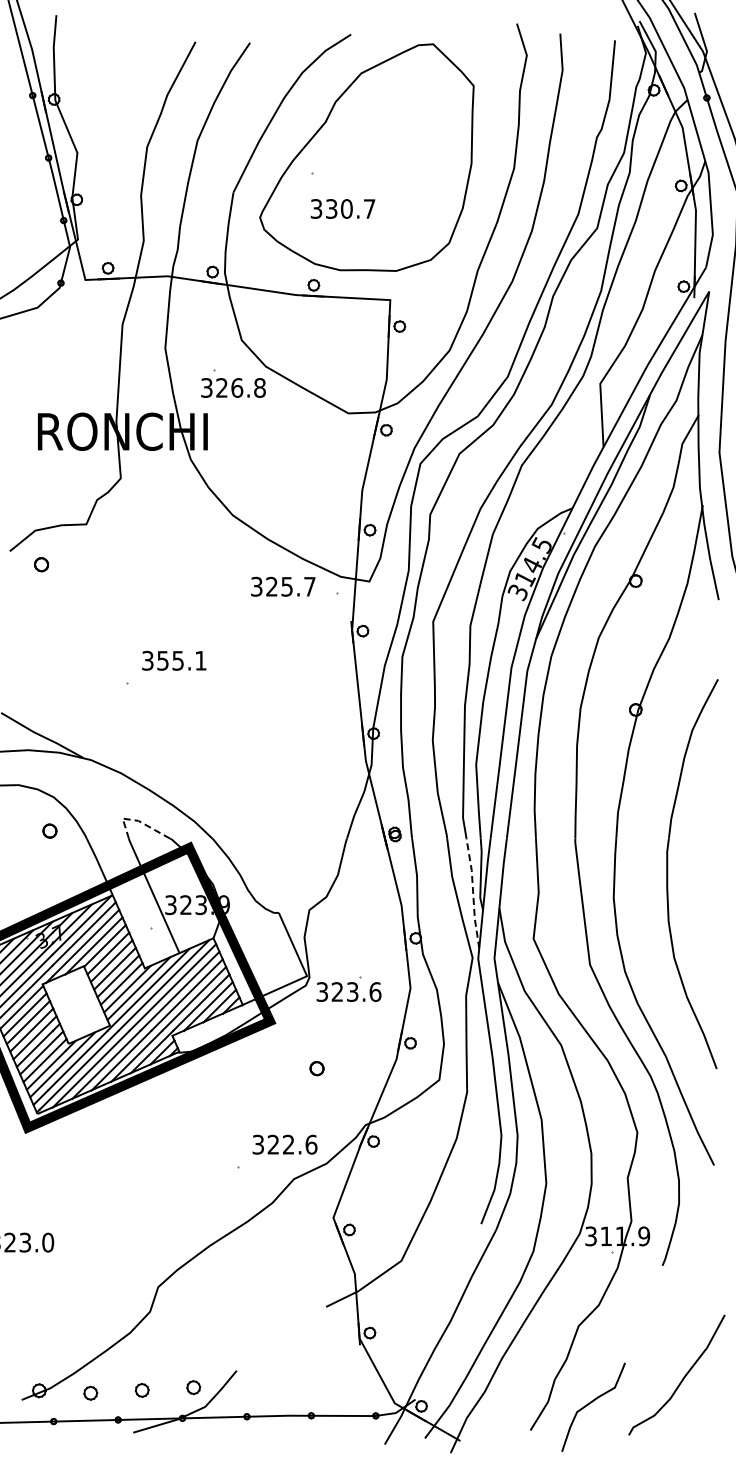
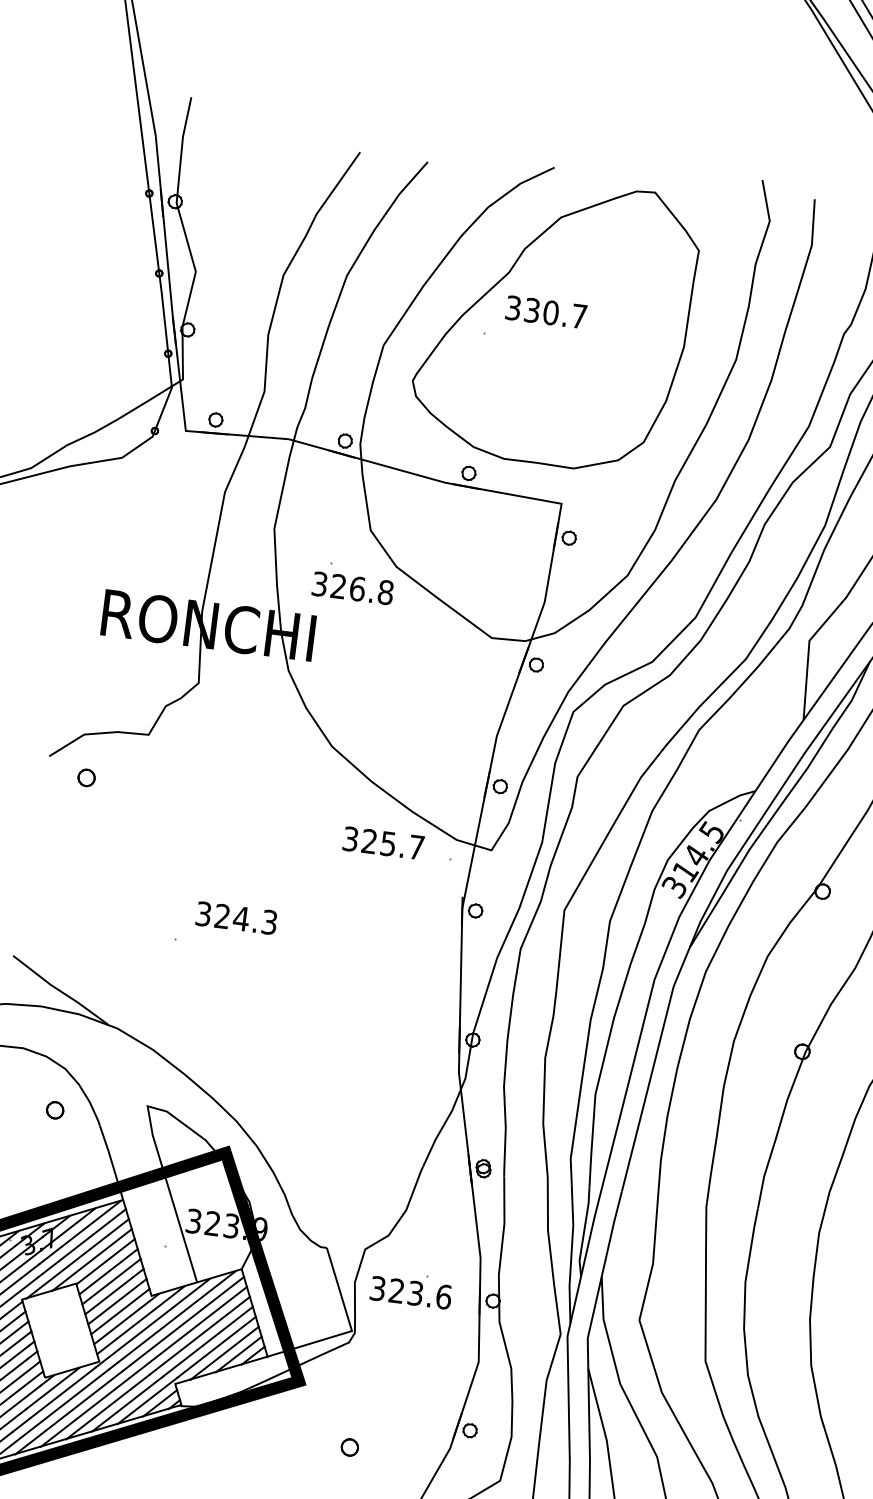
text: (342, 208) -> (545, 311), moved
text: (181, 660) -> (245, 918), 355.1 -> 324.3
line: (138, 820) -> (166, 1111), dashed -> solid
line: (473, 893) -> (571, 1254), dashed -> solid
part: (348, 988) -> (410, 1288), moved

